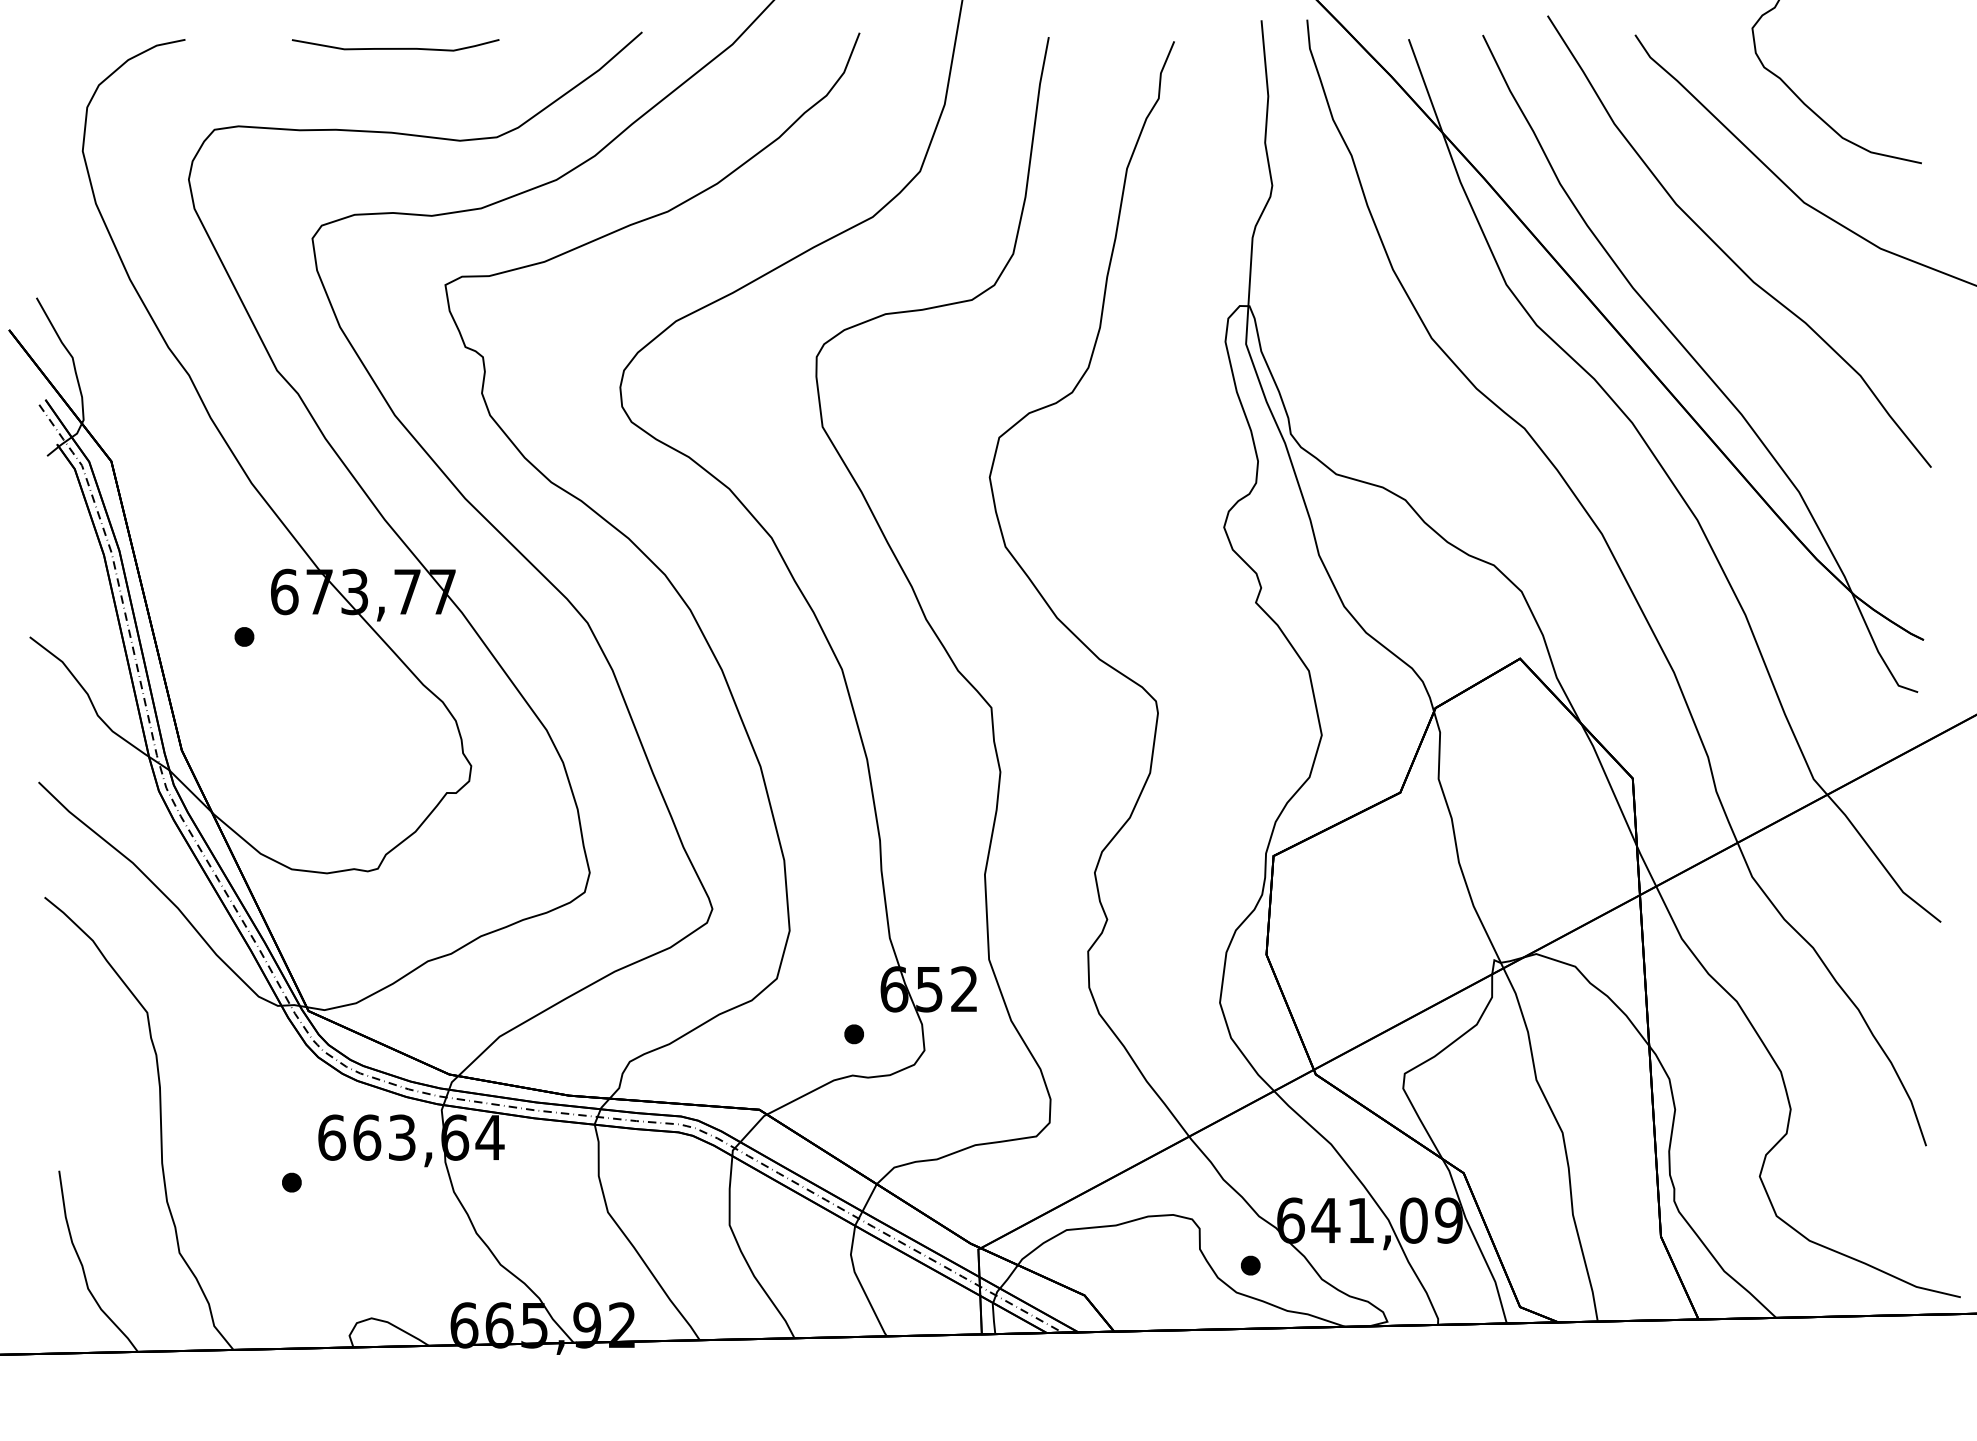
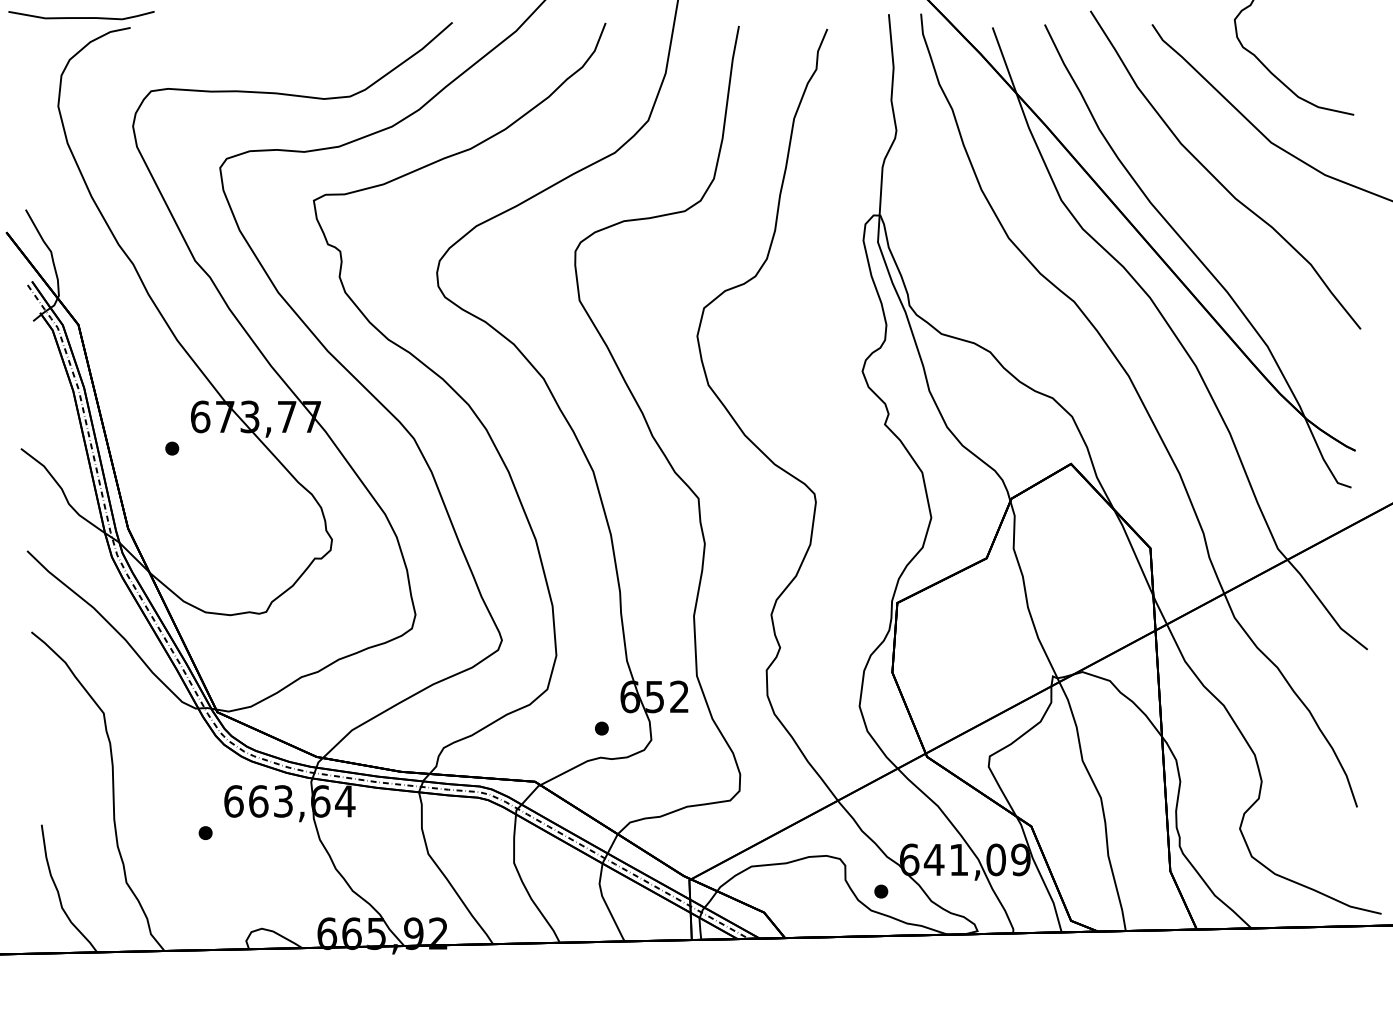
curve: (395, 48) -> (81, 17), moved

